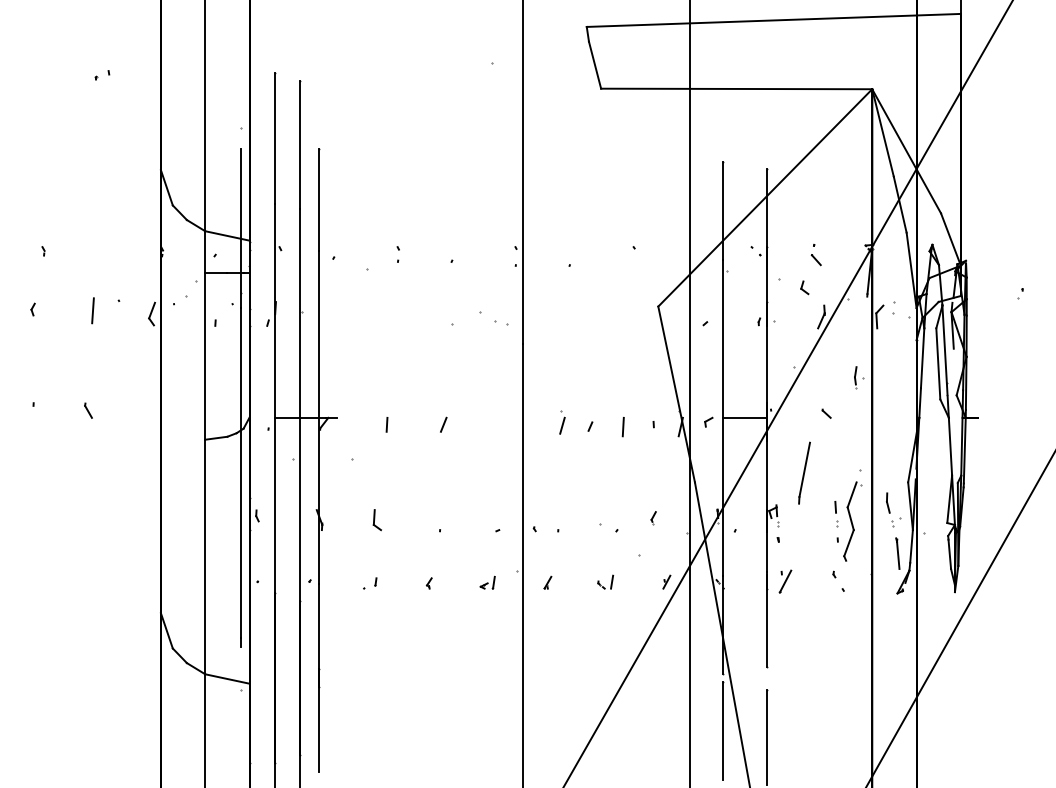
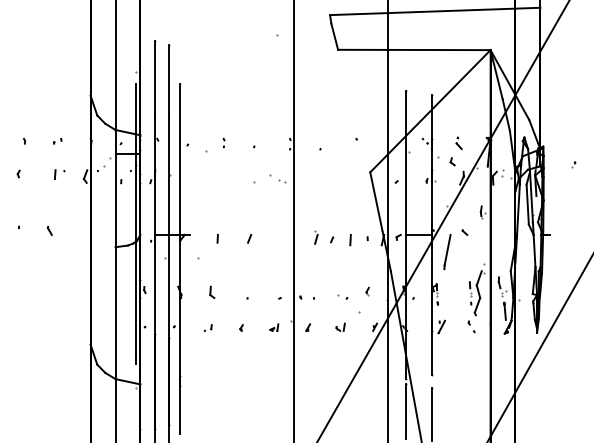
part: (102, 75) -> (57, 141), moved
part: (105, 310) -> (59, 174), size x0.62
line: (804, 474) -> (447, 252), moved

